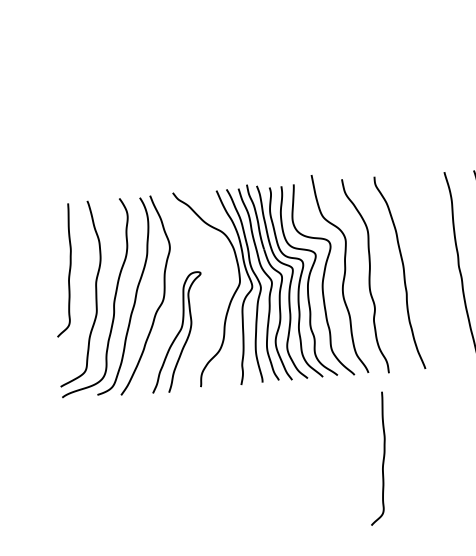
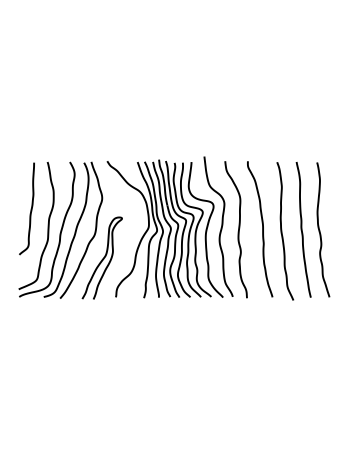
curve: (432, 273) -> (282, 231), added
curve: (382, 457) -> (237, 356), removed

